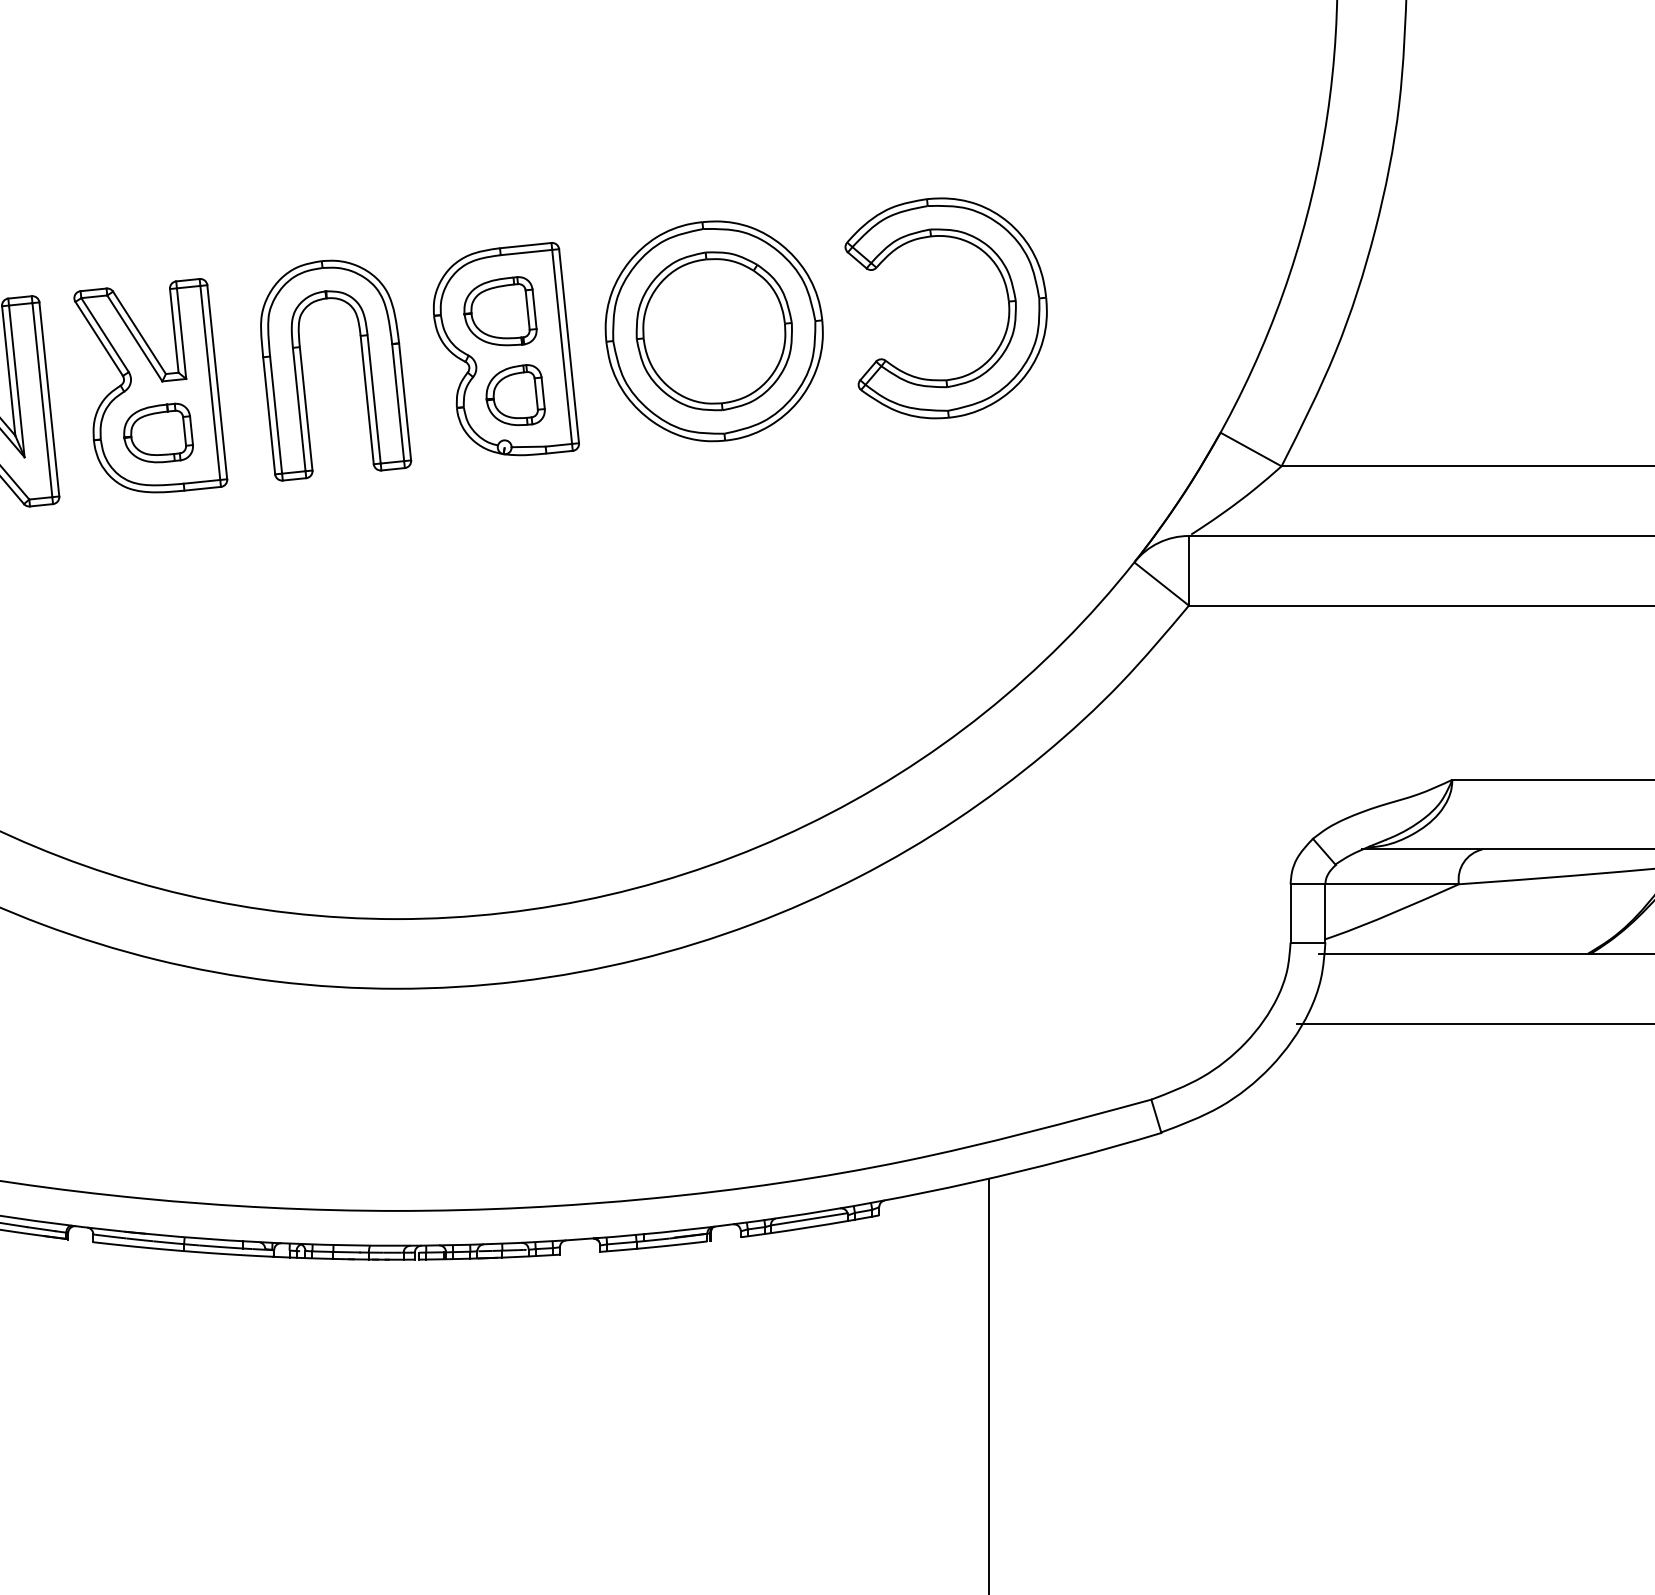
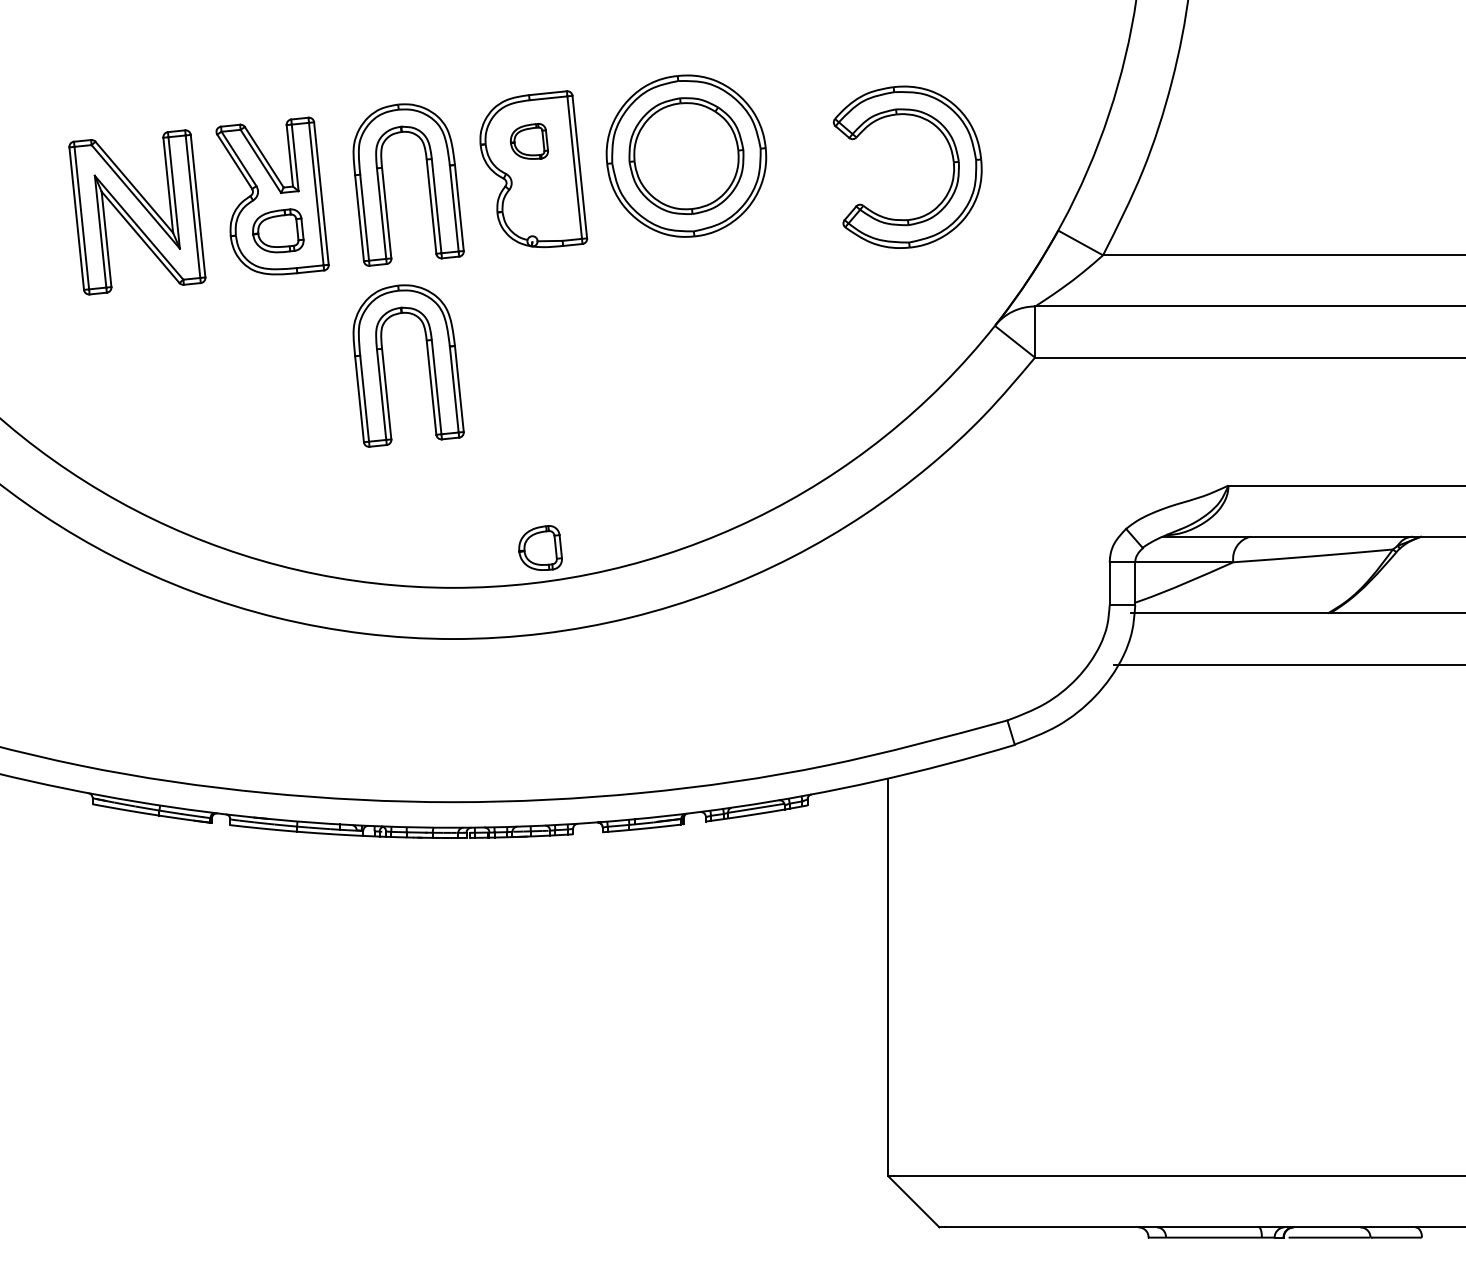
part: (1007, 301) -> (952, 162), moved
part: (500, 311) -> (529, 141), size x0.7
part: (515, 394) -> (540, 547), moved
part: (361, 609) -> (427, 360), added

